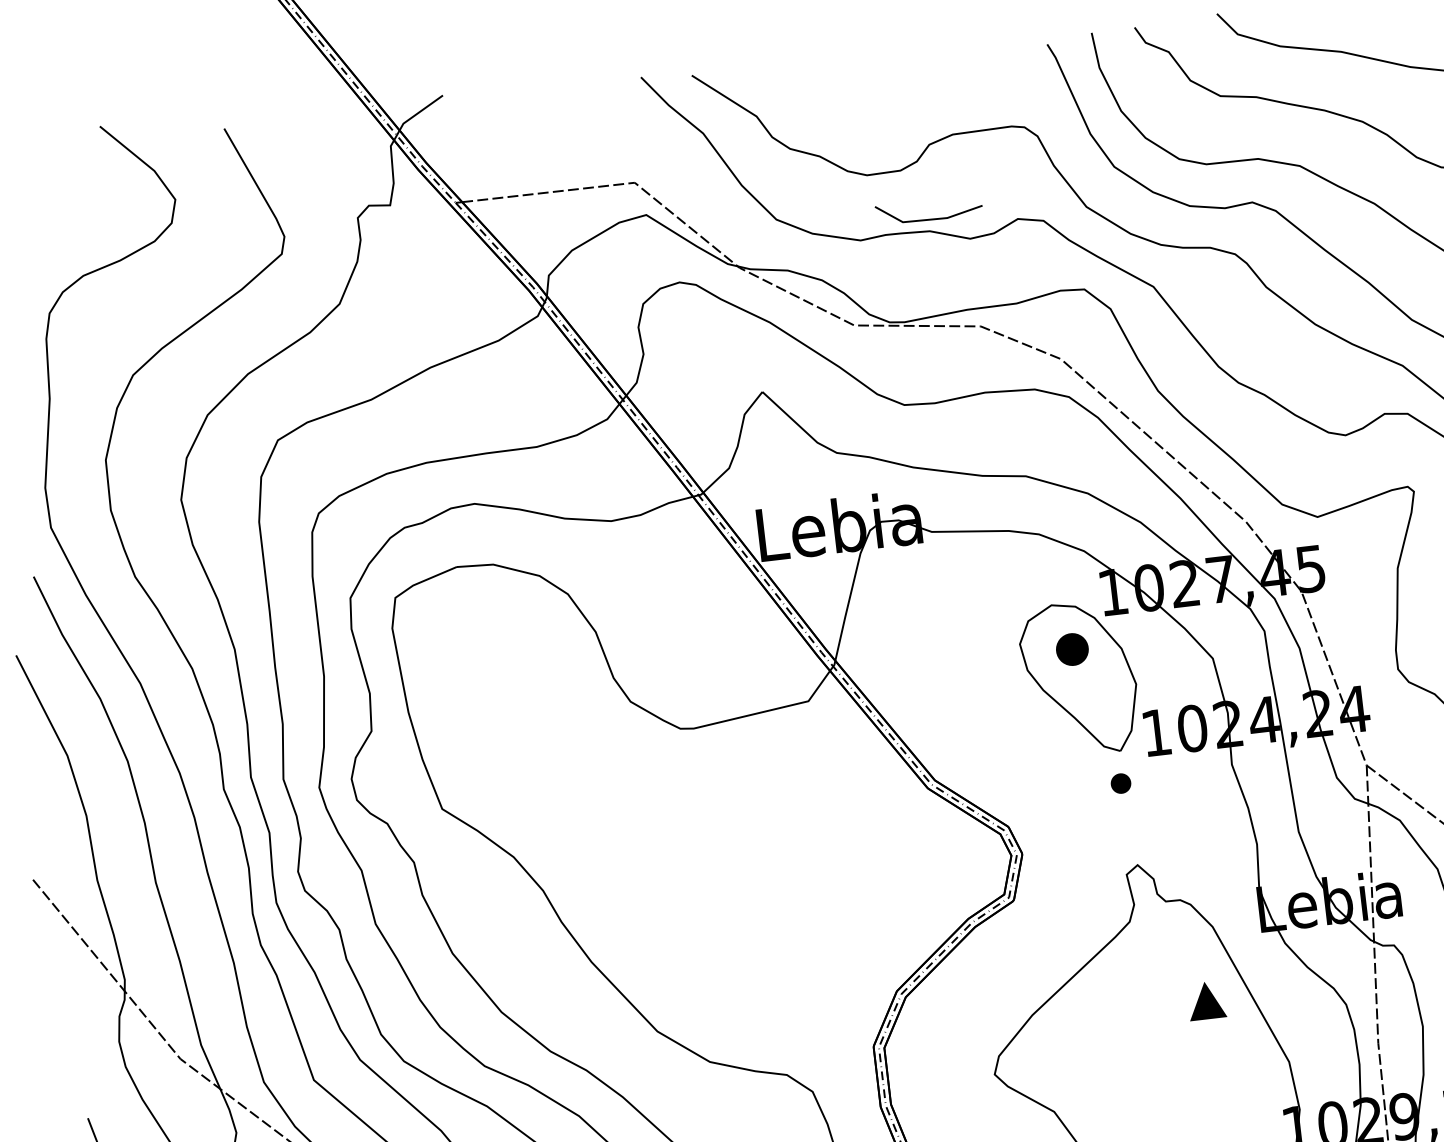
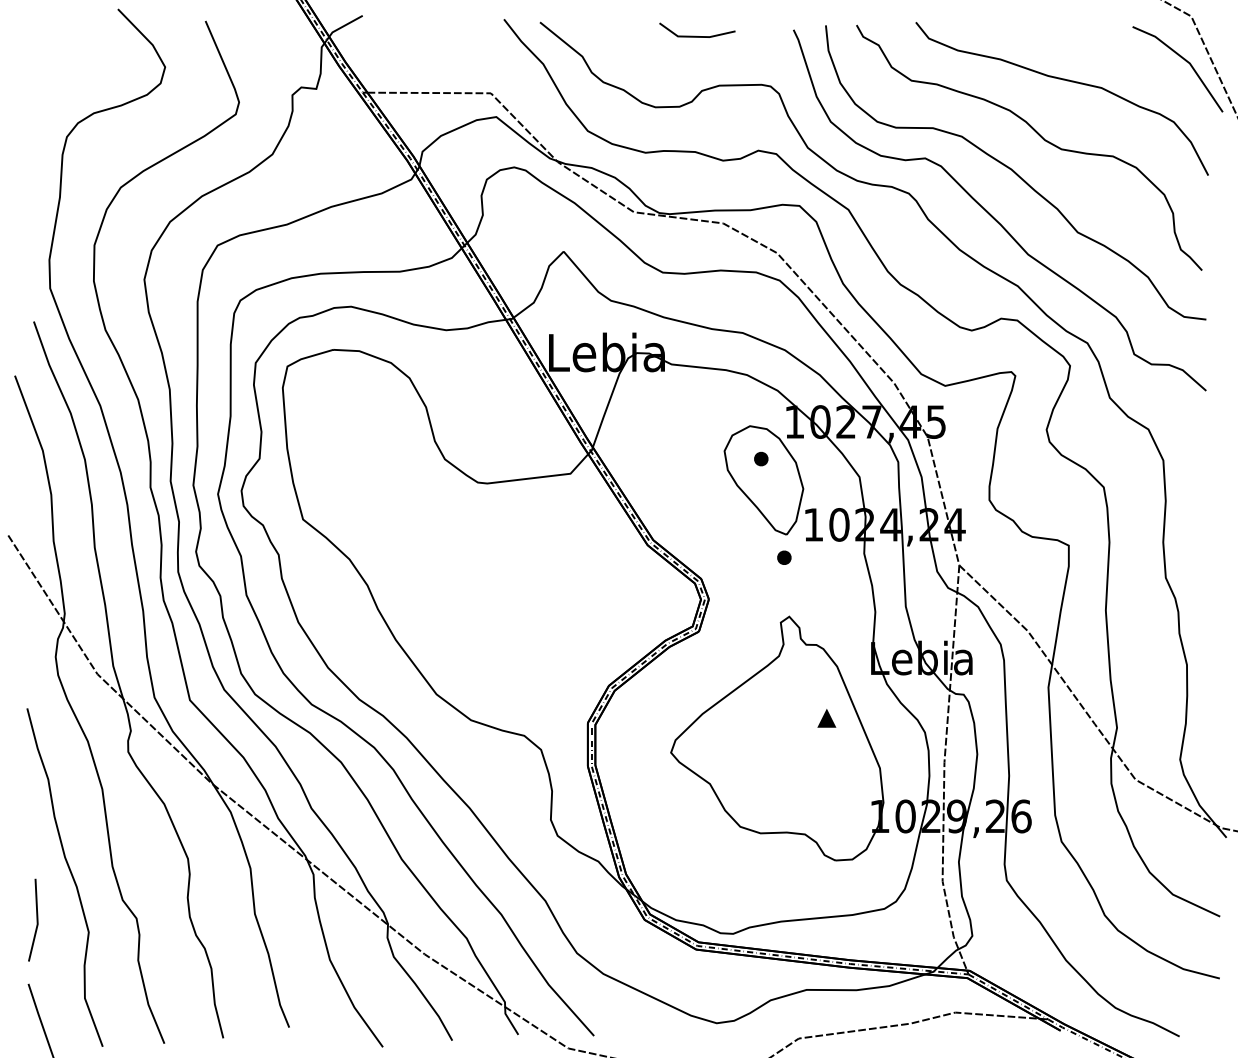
line: (928, 217) -> (696, 35), moved
part: (1072, 648) -> (761, 458), size x0.62
part: (1206, 1001) -> (826, 718), size x0.71

